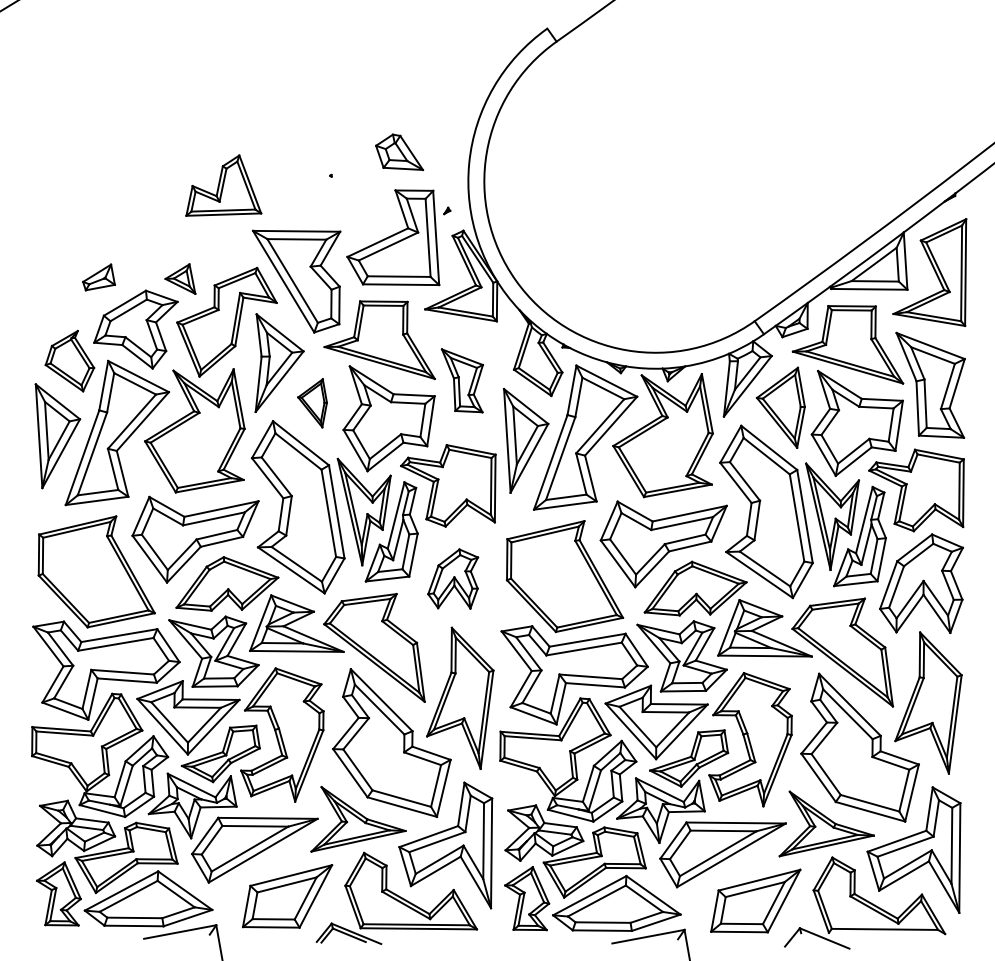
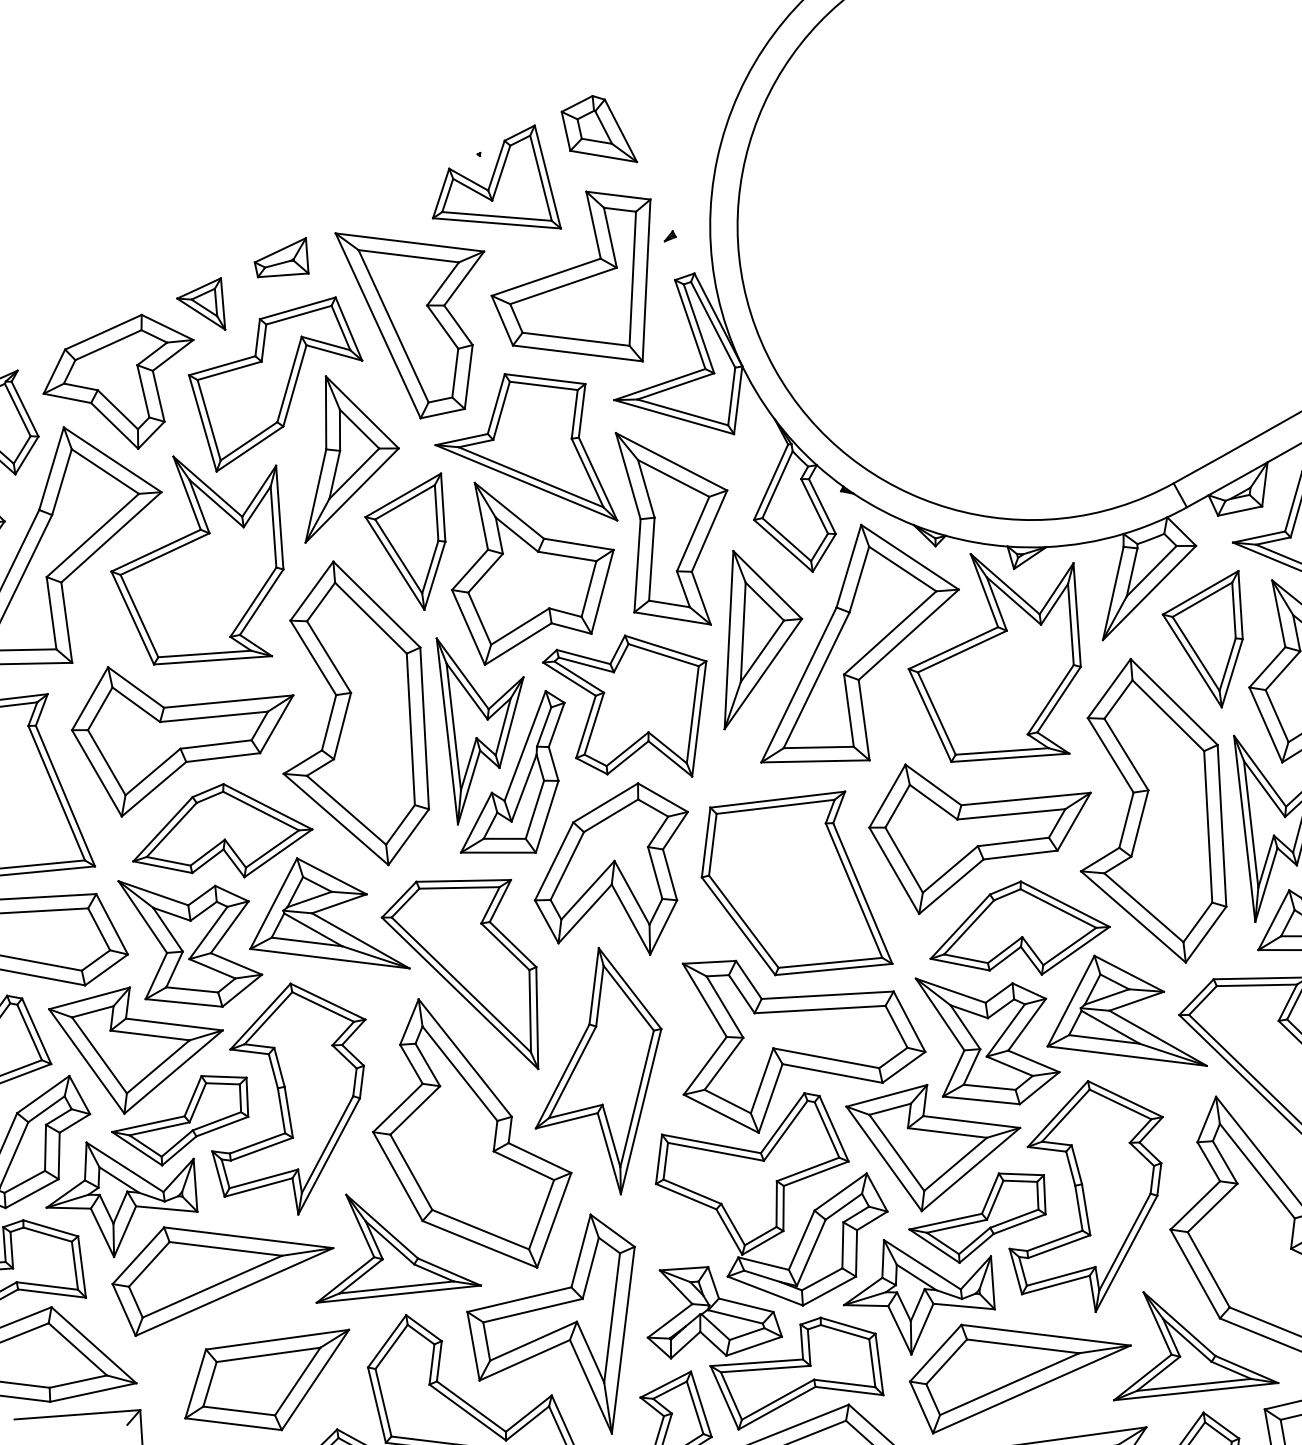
part: (223, 185) -> (501, 173), moved
part: (98, 277) -> (281, 257), moved
part: (462, 380) -> (664, 528), size x1.67
part: (312, 403) -> (404, 539), size x1.67
part: (452, 578) -> (609, 864), size x1.67

